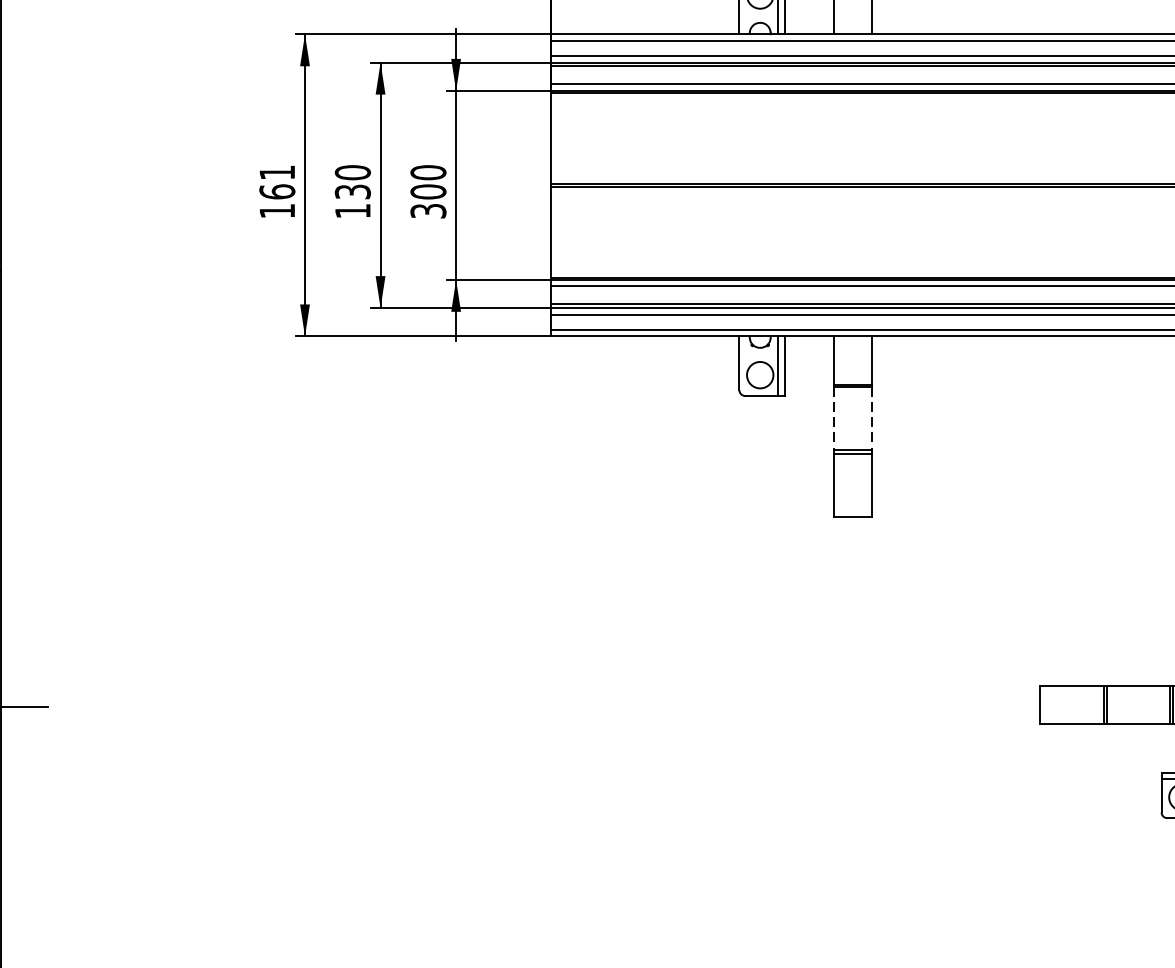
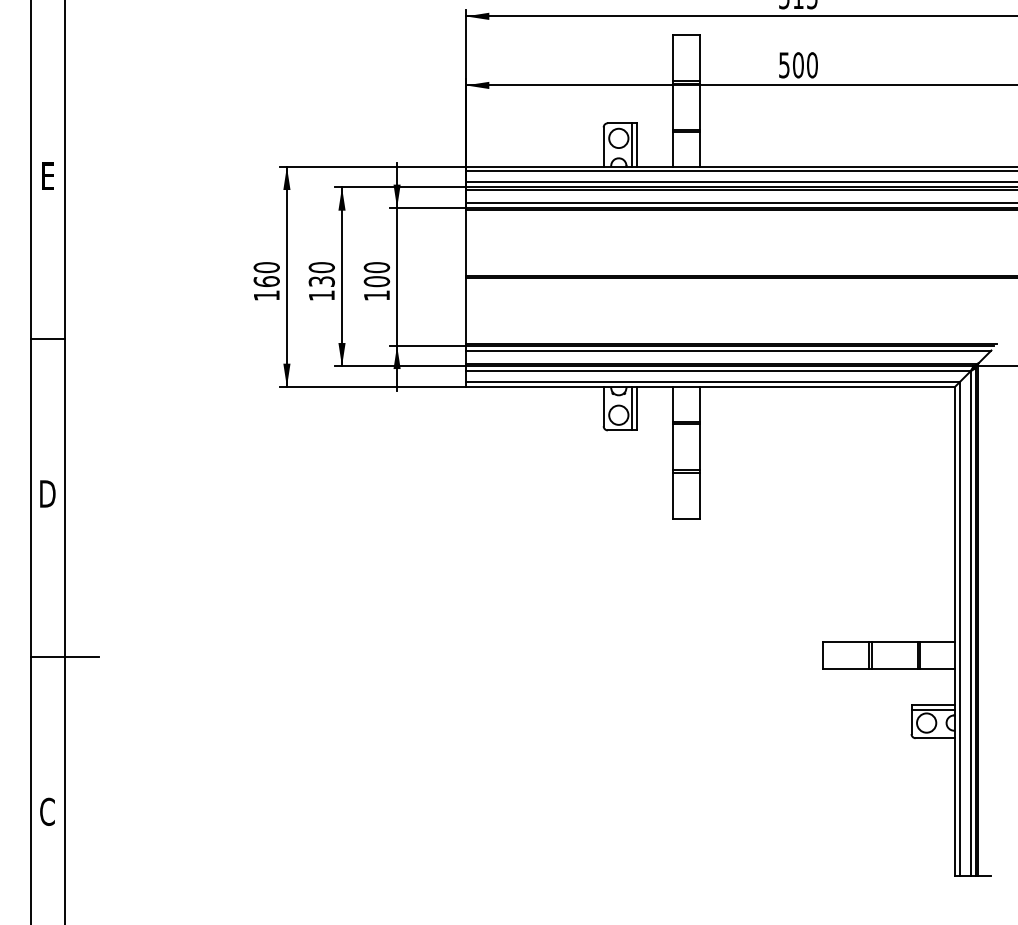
text: (277, 172) -> (266, 267), 161 -> 160
text: (427, 210) -> (376, 295), 300 -> 100
line: (833, 418) -> (672, 446), dashed -> solid
line: (872, 418) -> (700, 446), dashed -> solid

